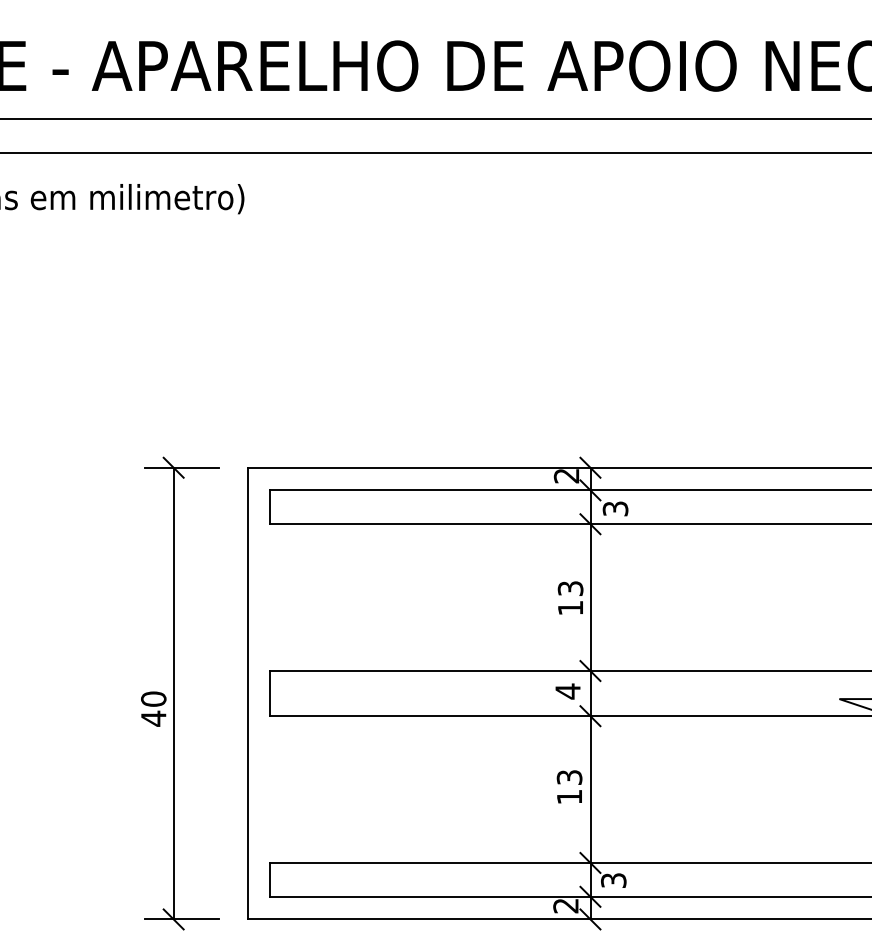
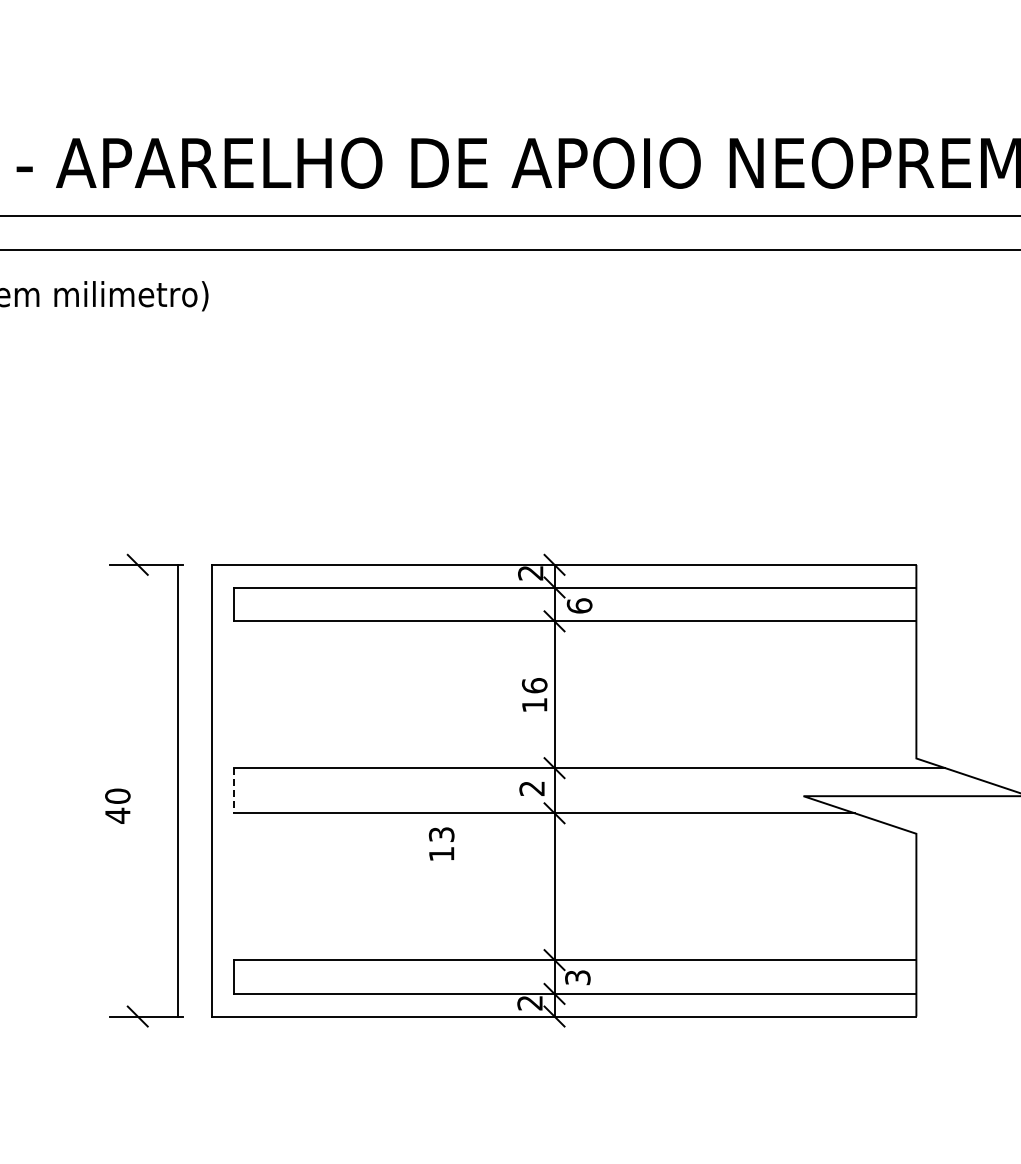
text: (615, 508) -> (579, 605), 3 -> 6
text: (570, 588) -> (534, 685), 13 -> 16
text: (567, 691) -> (531, 788), 4 -> 2
line: (173, 693) -> (177, 790), moved
line: (270, 693) -> (234, 790), solid -> dashed
text: (569, 786) -> (441, 843), moved

